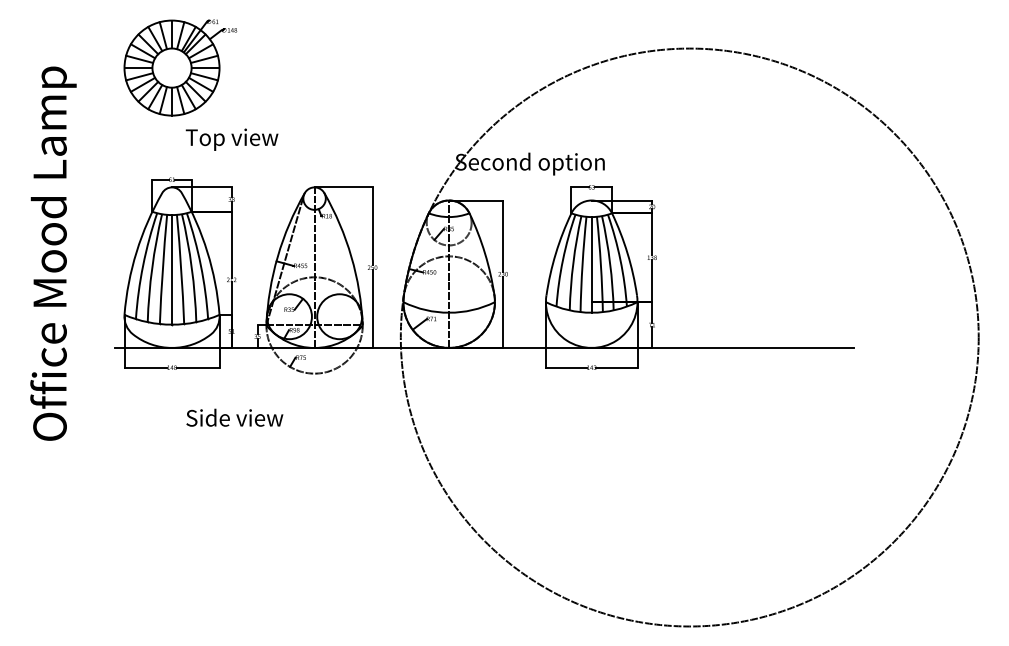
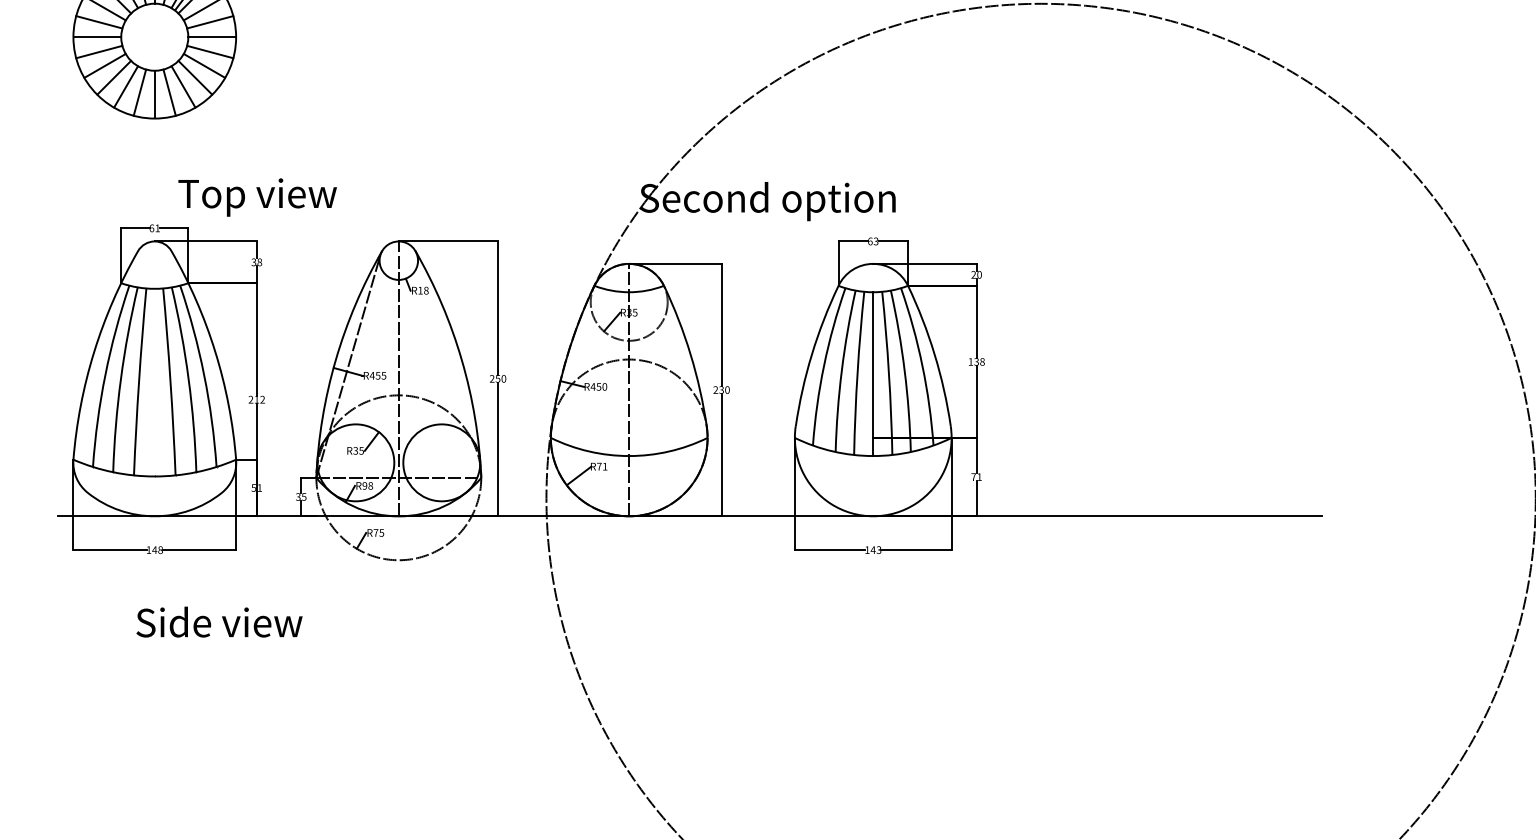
text: (231, 139) -> (256, 197), moved
line: (172, 269) -> (155, 381), removed
text: (234, 417) -> (218, 621), moved

